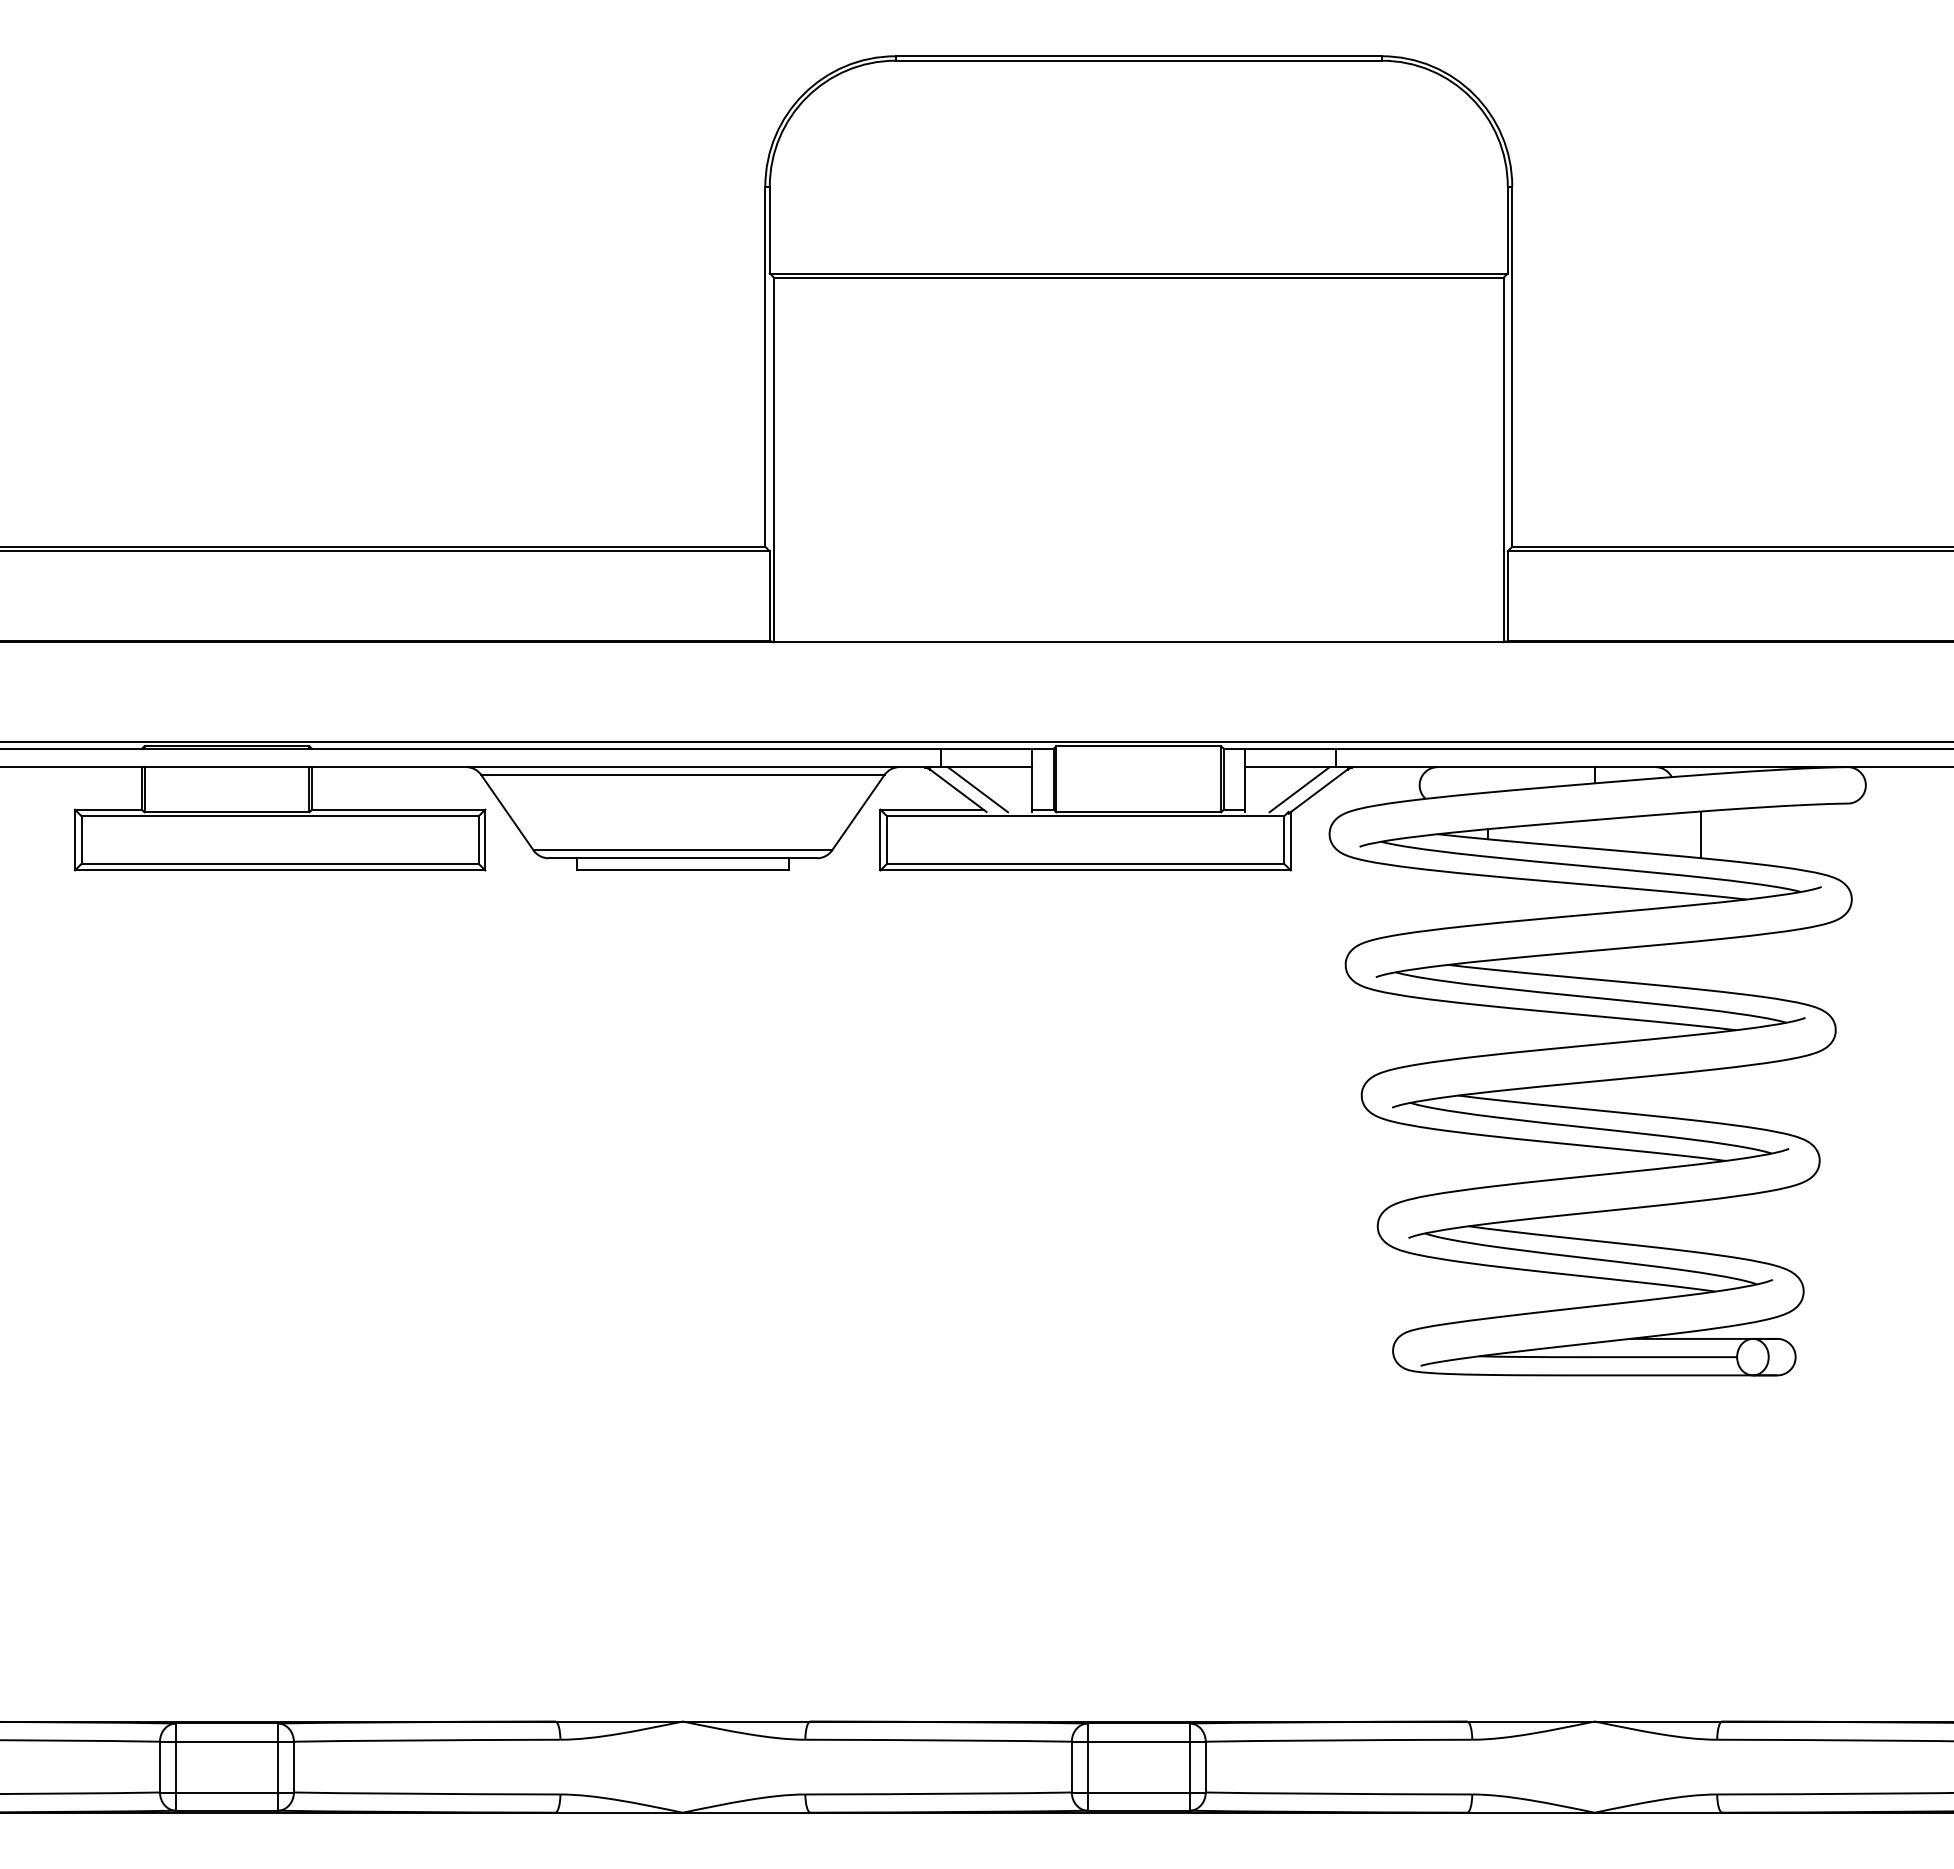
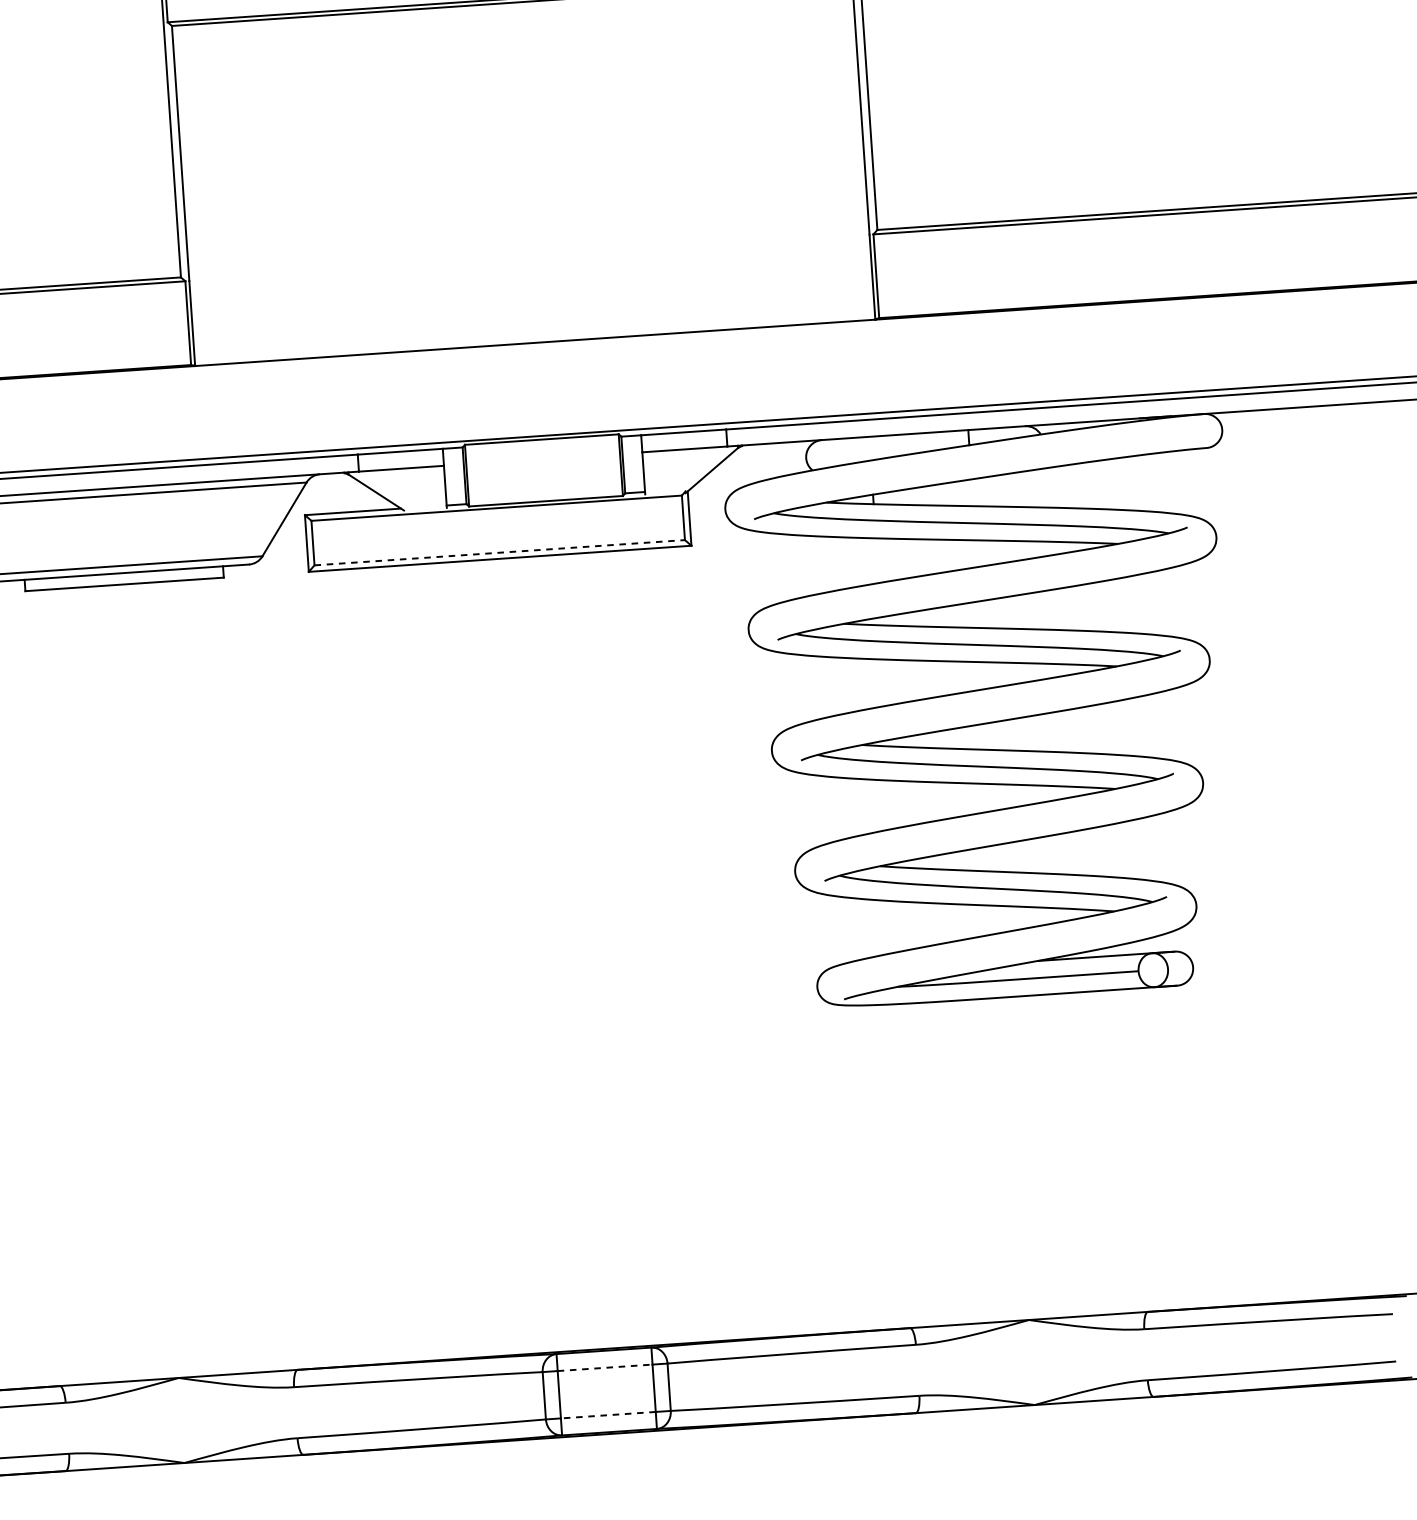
line: (977, 789) -> (394, 490), removed
line: (1299, 789) -> (694, 469), removed
line: (1701, 834) -> (1072, 486), removed
line: (1085, 863) -> (499, 552), solid -> dashed
line: (1138, 1741) -> (604, 1367), solid -> dashed
line: (1138, 1792) -> (608, 1415), solid -> dashed

